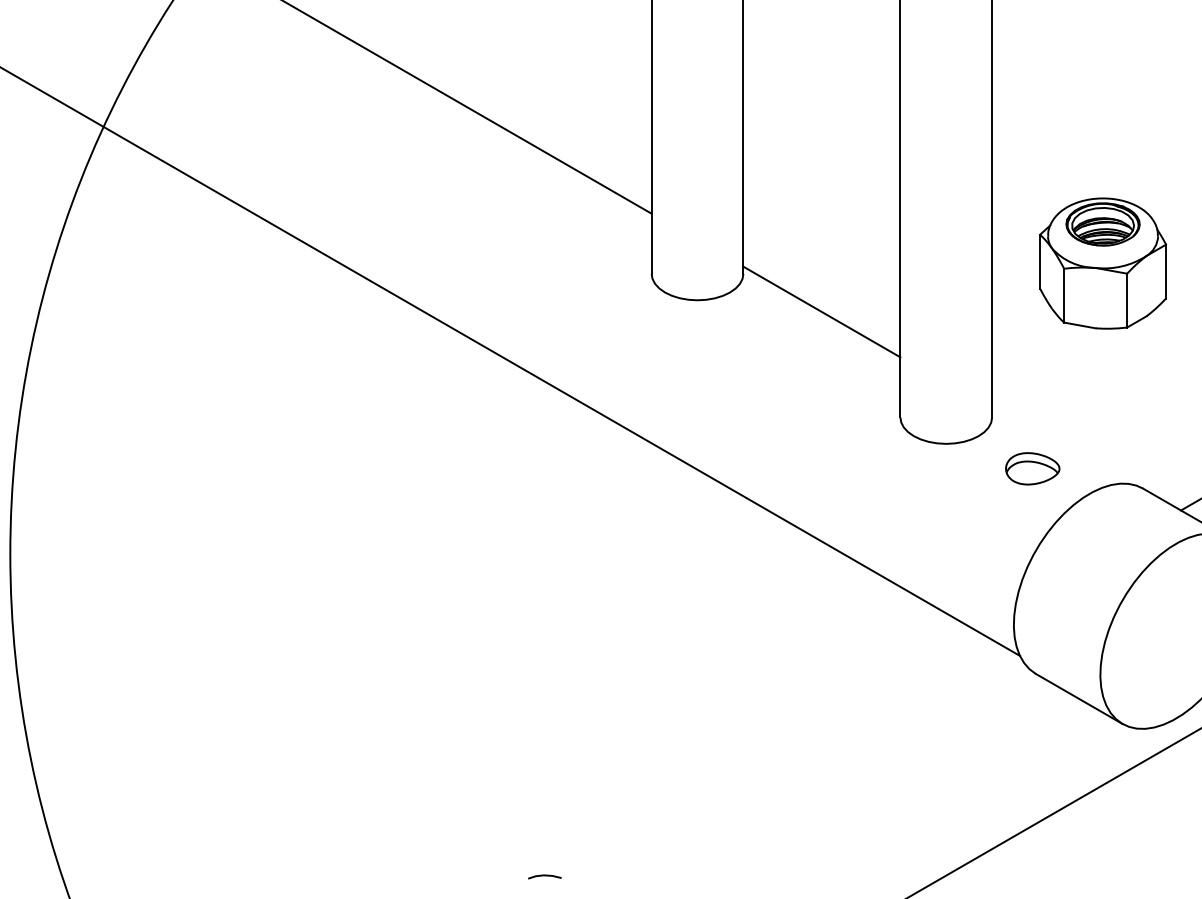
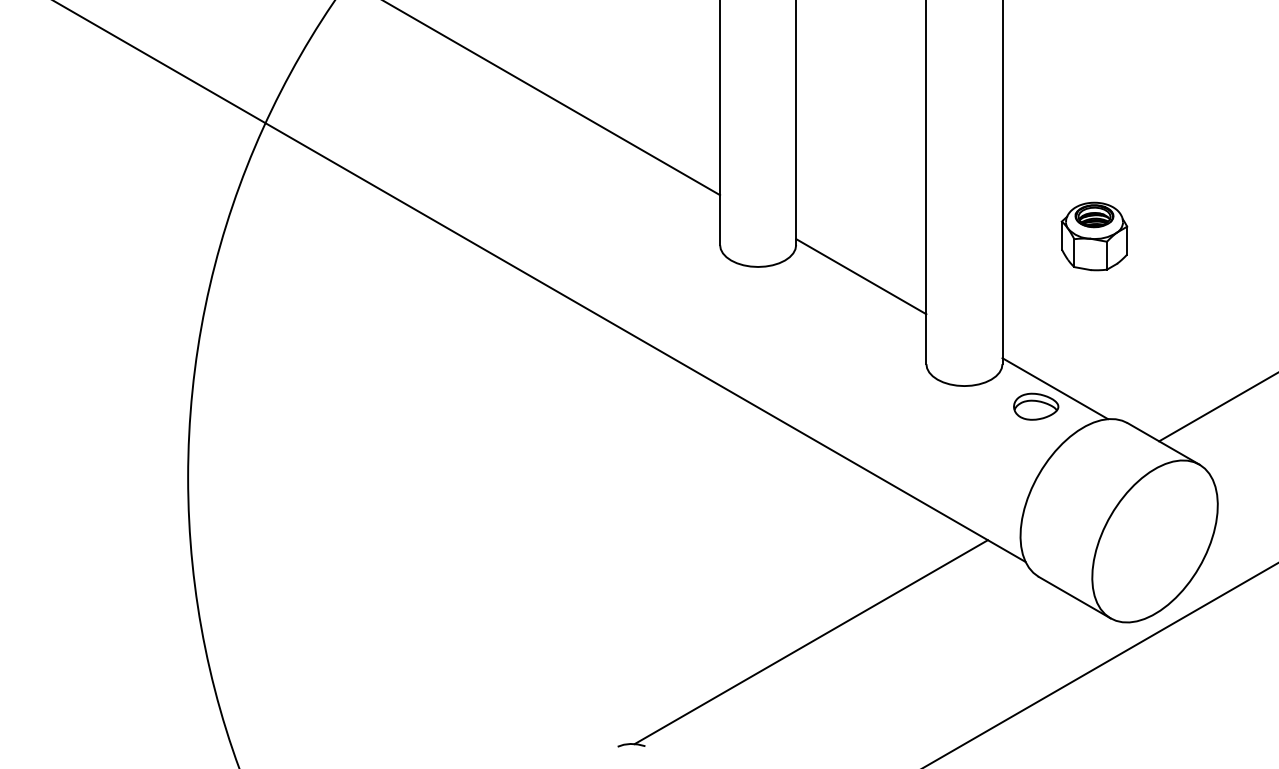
part: (1103, 263) -> (1094, 236), size x0.62
line: (1056, 446) -> (1055, 388), added
line: (760, 753) -> (810, 642), added

